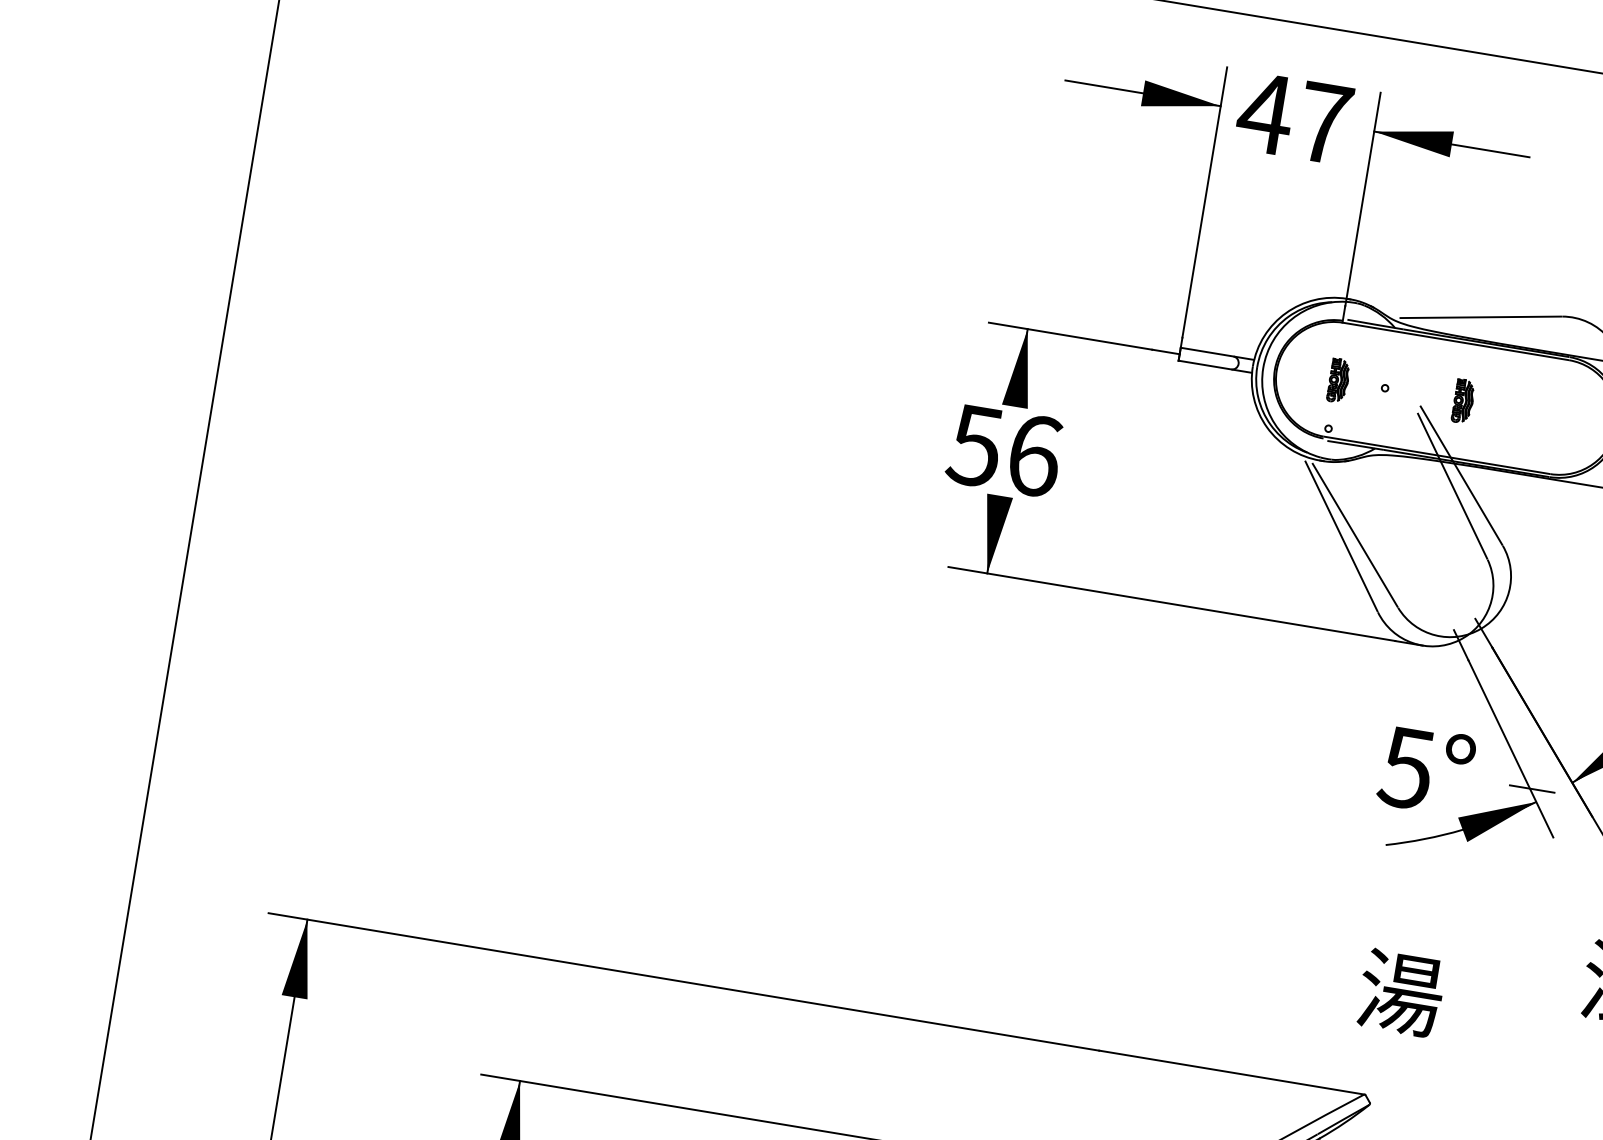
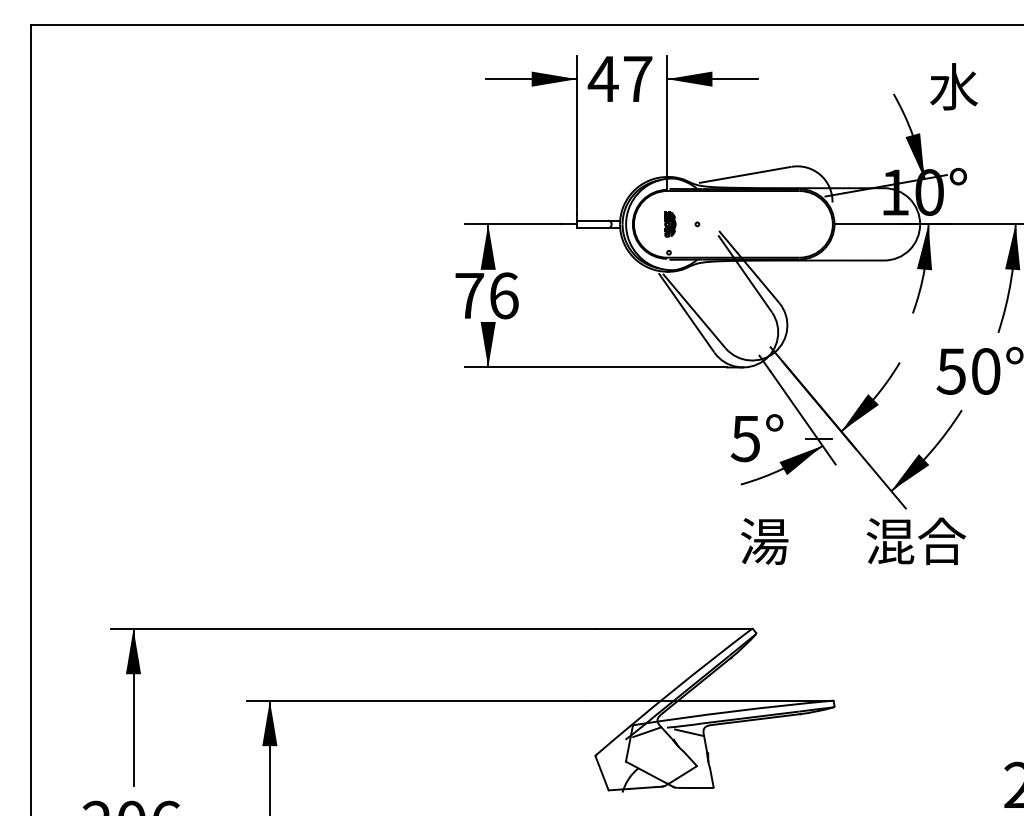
part: (1463, 401) -> (743, 224), removed
text: (975, 447) -> (469, 296), 56 -> 76
text: (1400, 993) -> (764, 541), moved

